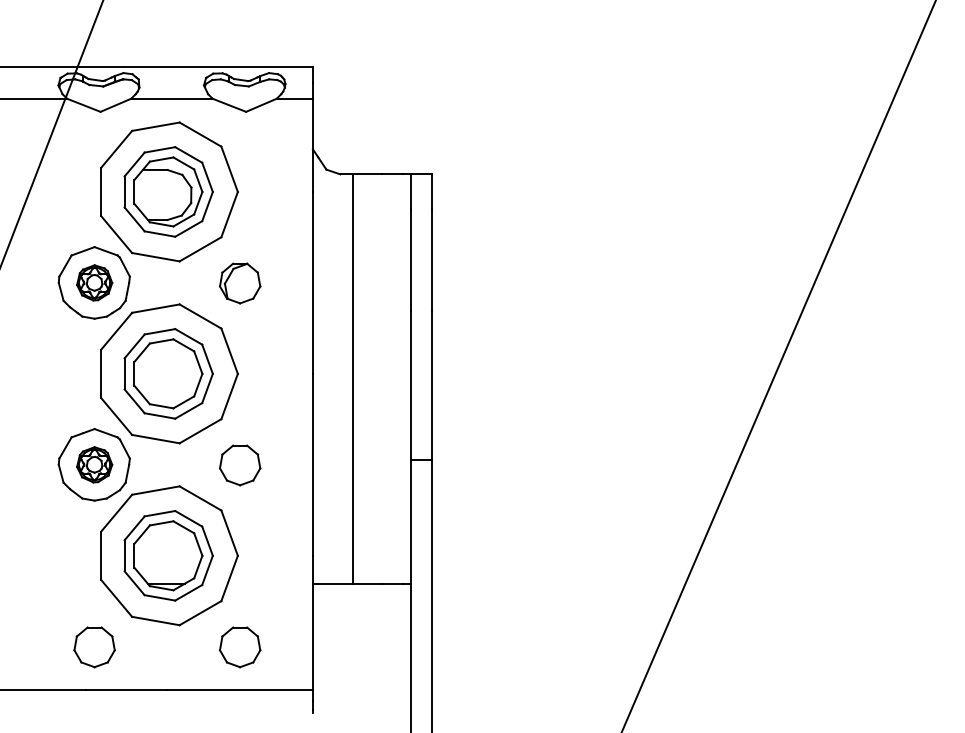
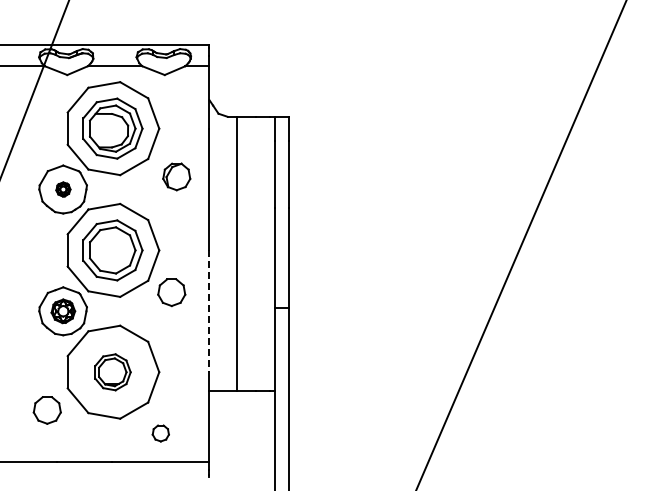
part: (94, 282) -> (63, 189), size x0.6
part: (239, 282) -> (176, 176), moved
part: (239, 465) -> (171, 292), moved
line: (312, 465) -> (209, 311), solid -> dashed
part: (168, 556) -> (112, 372), size x0.6
part: (93, 647) -> (46, 410), moved
part: (239, 647) -> (160, 433), size x0.6

